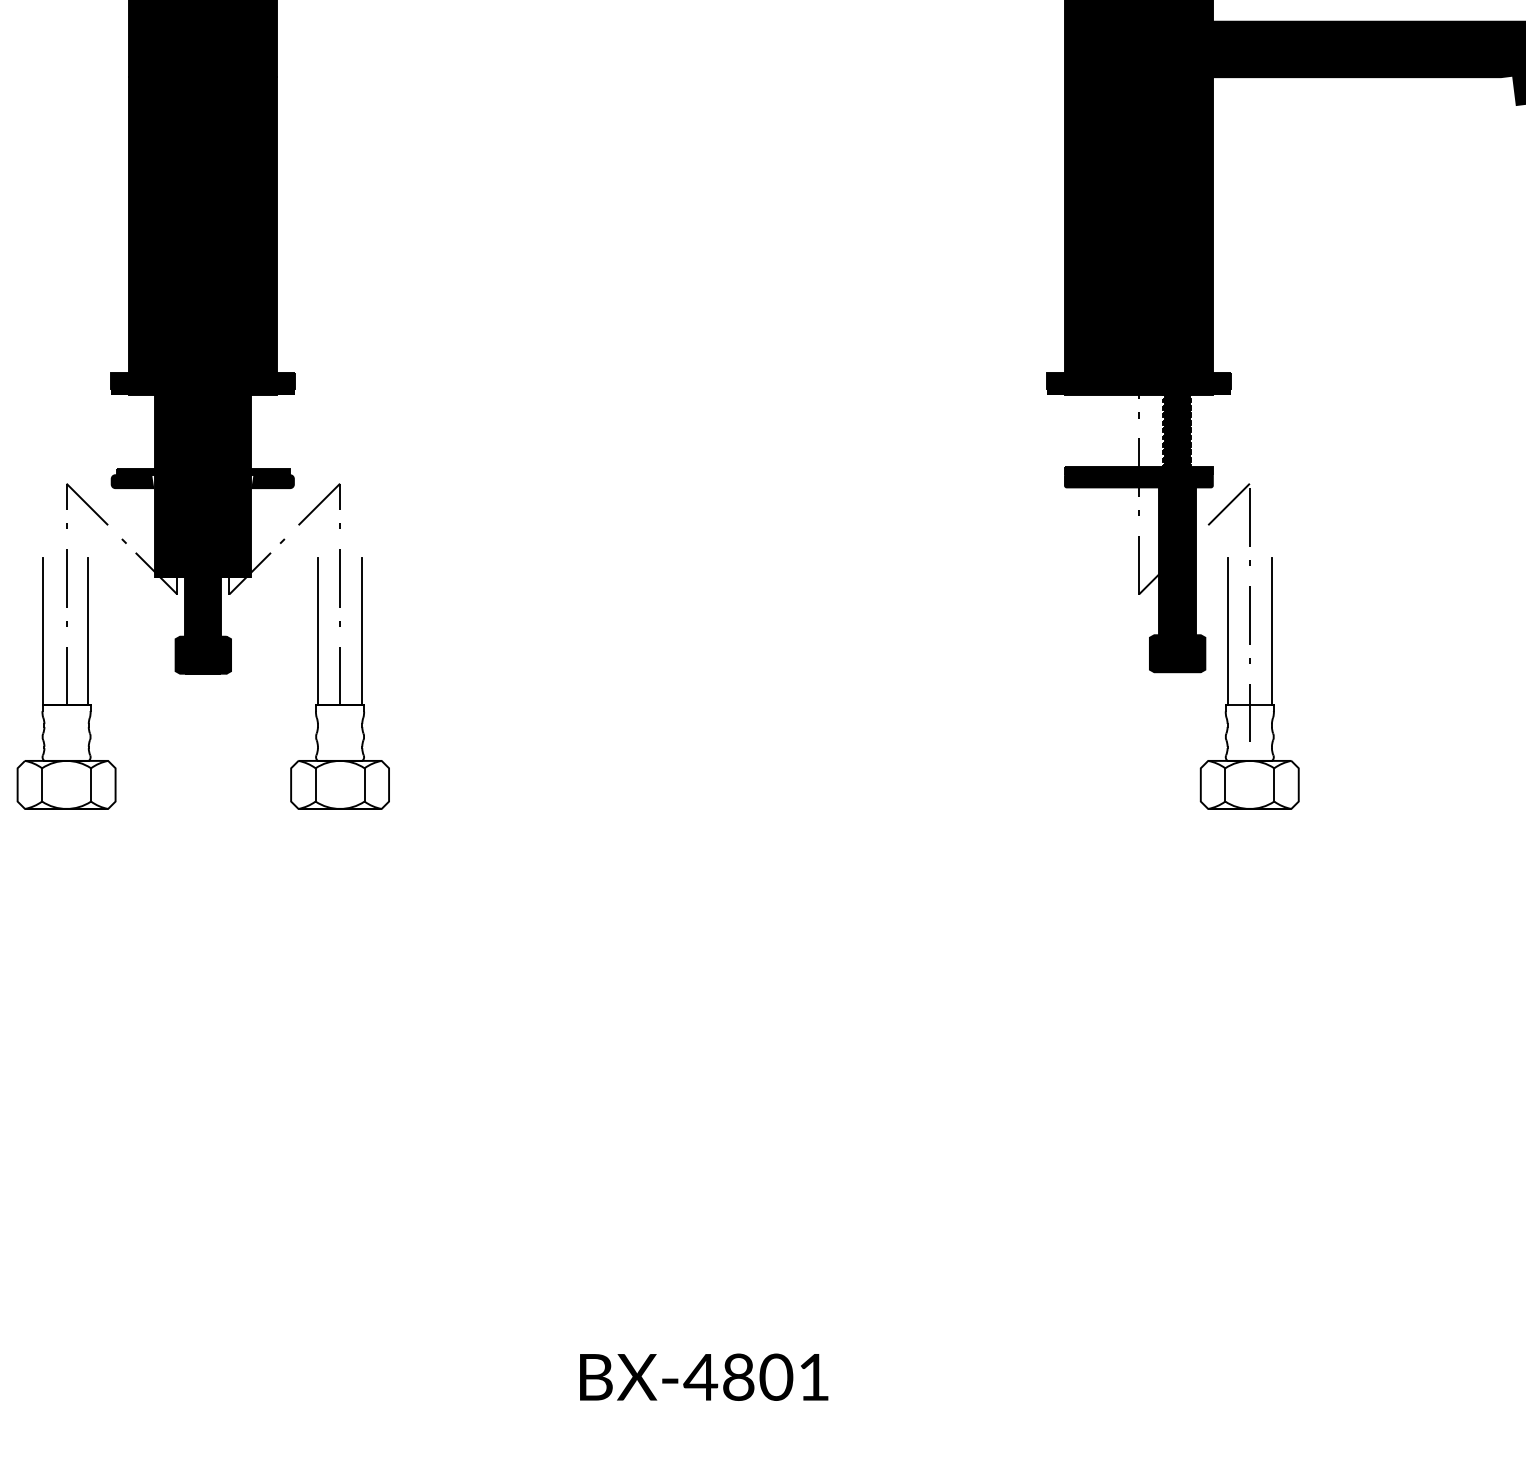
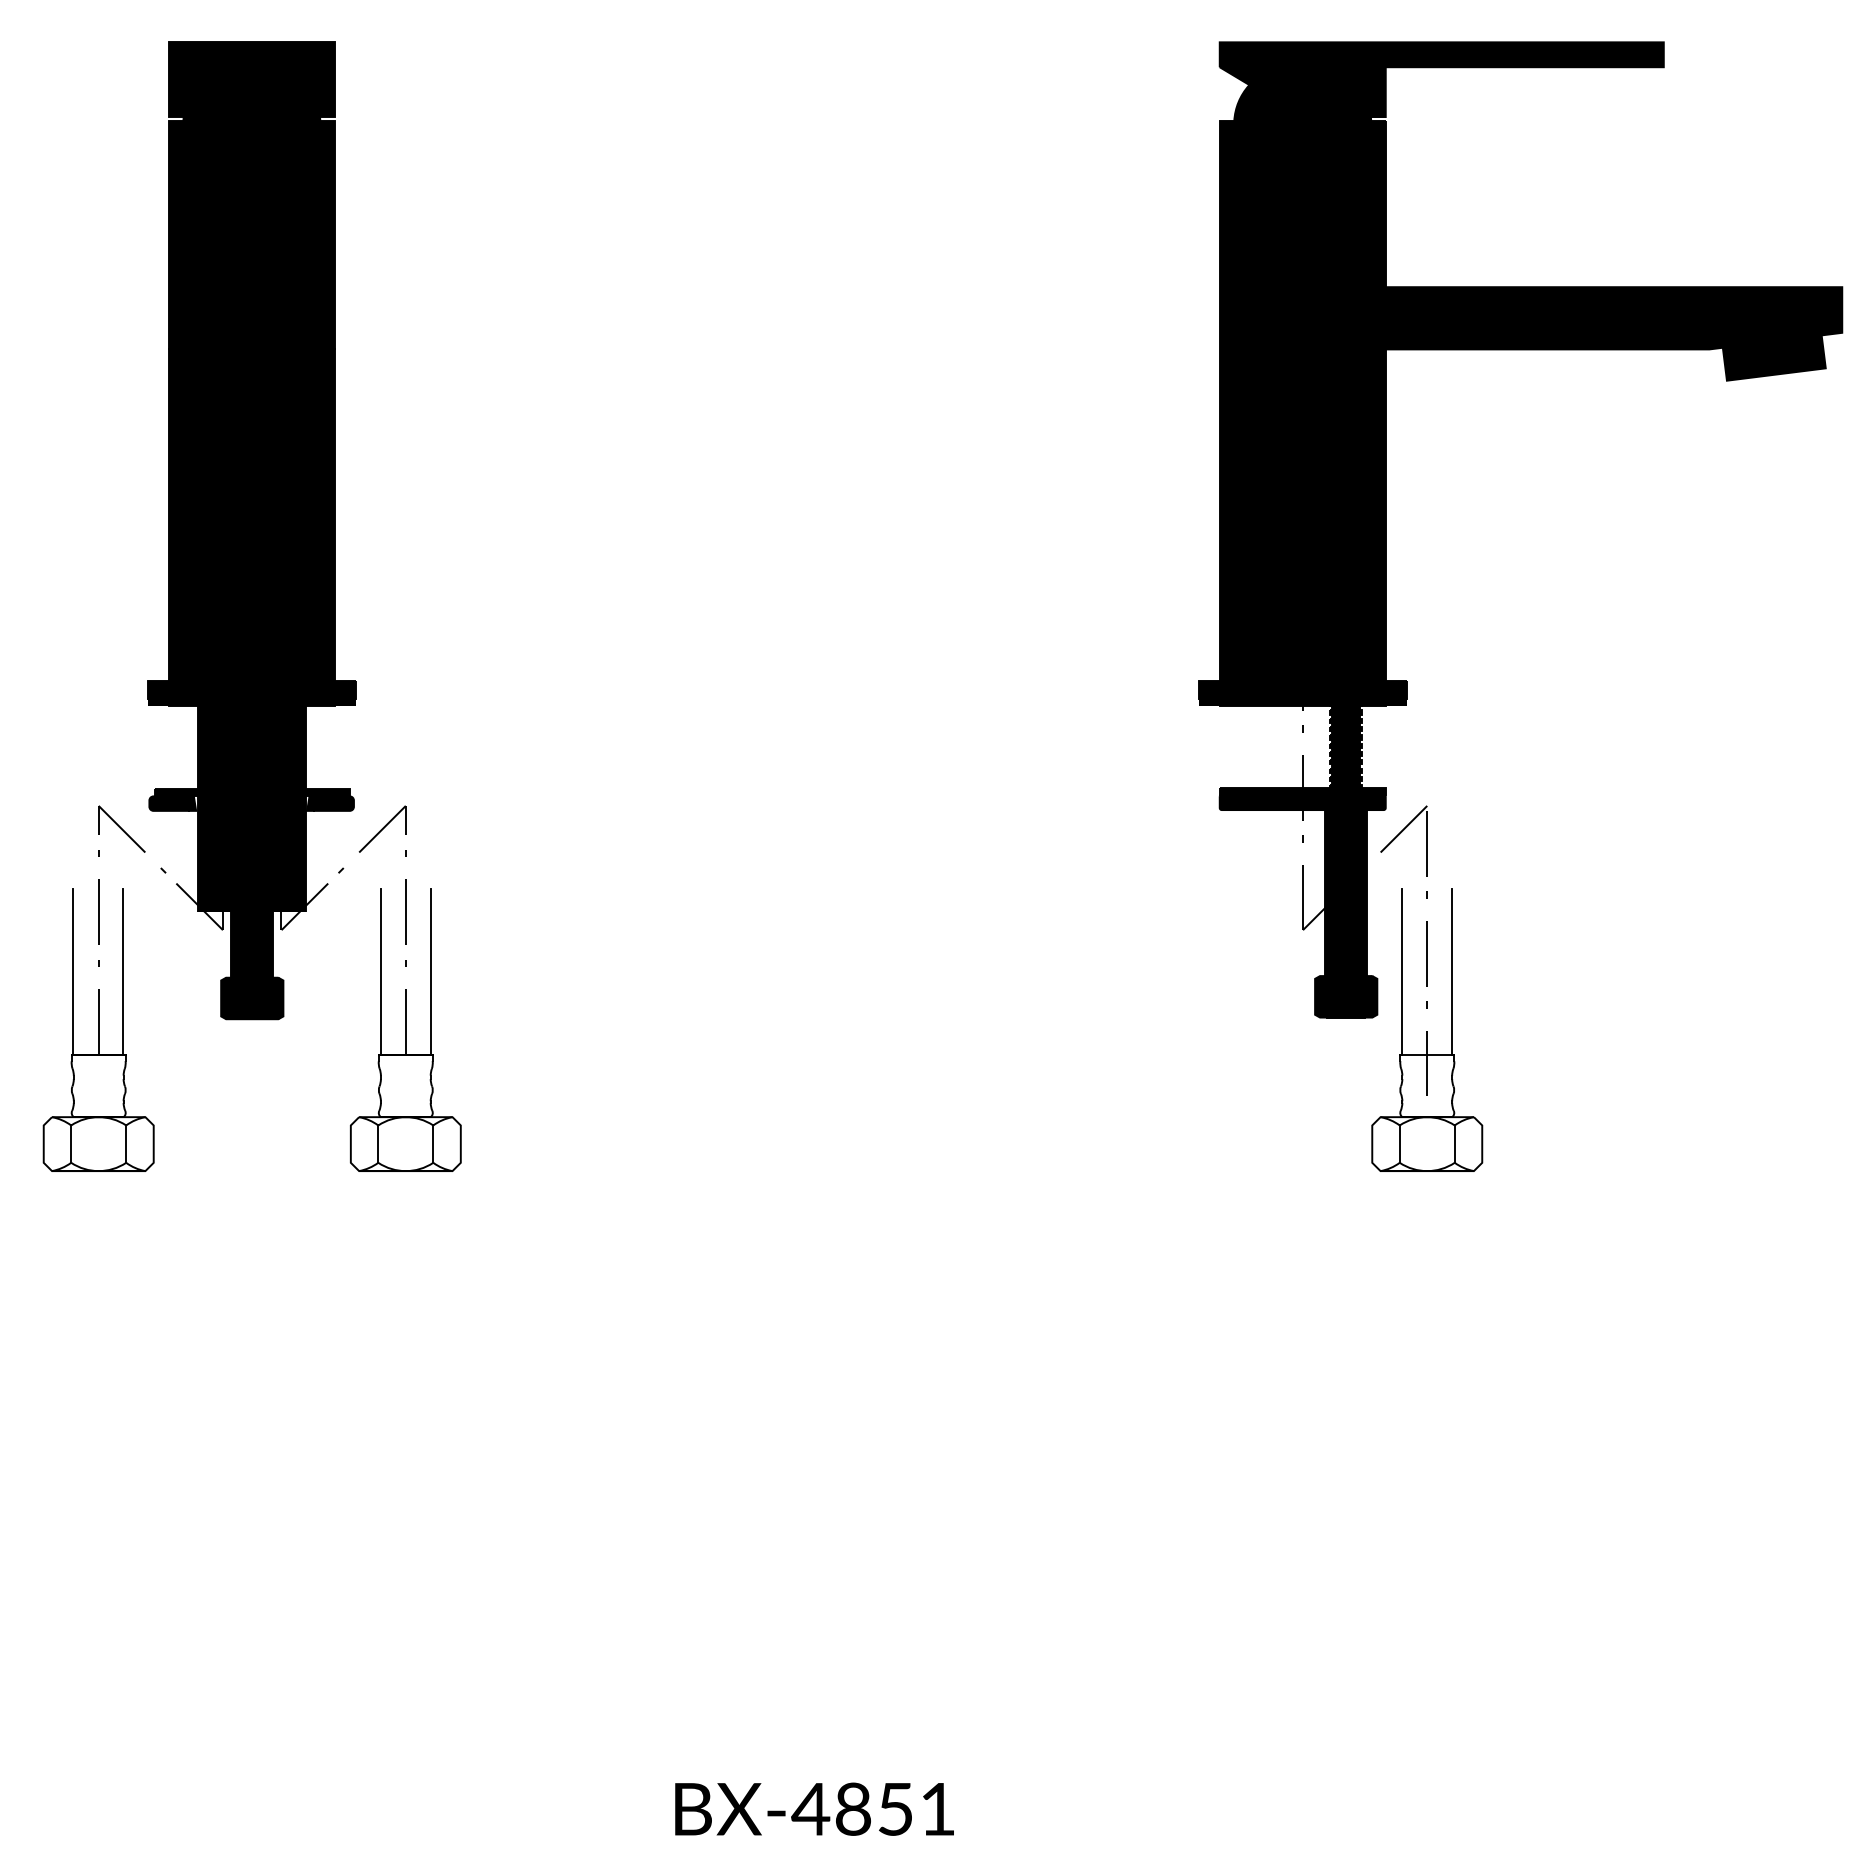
text: (776, 1376) -> (895, 1808), BX-4801 -> BX-4851

